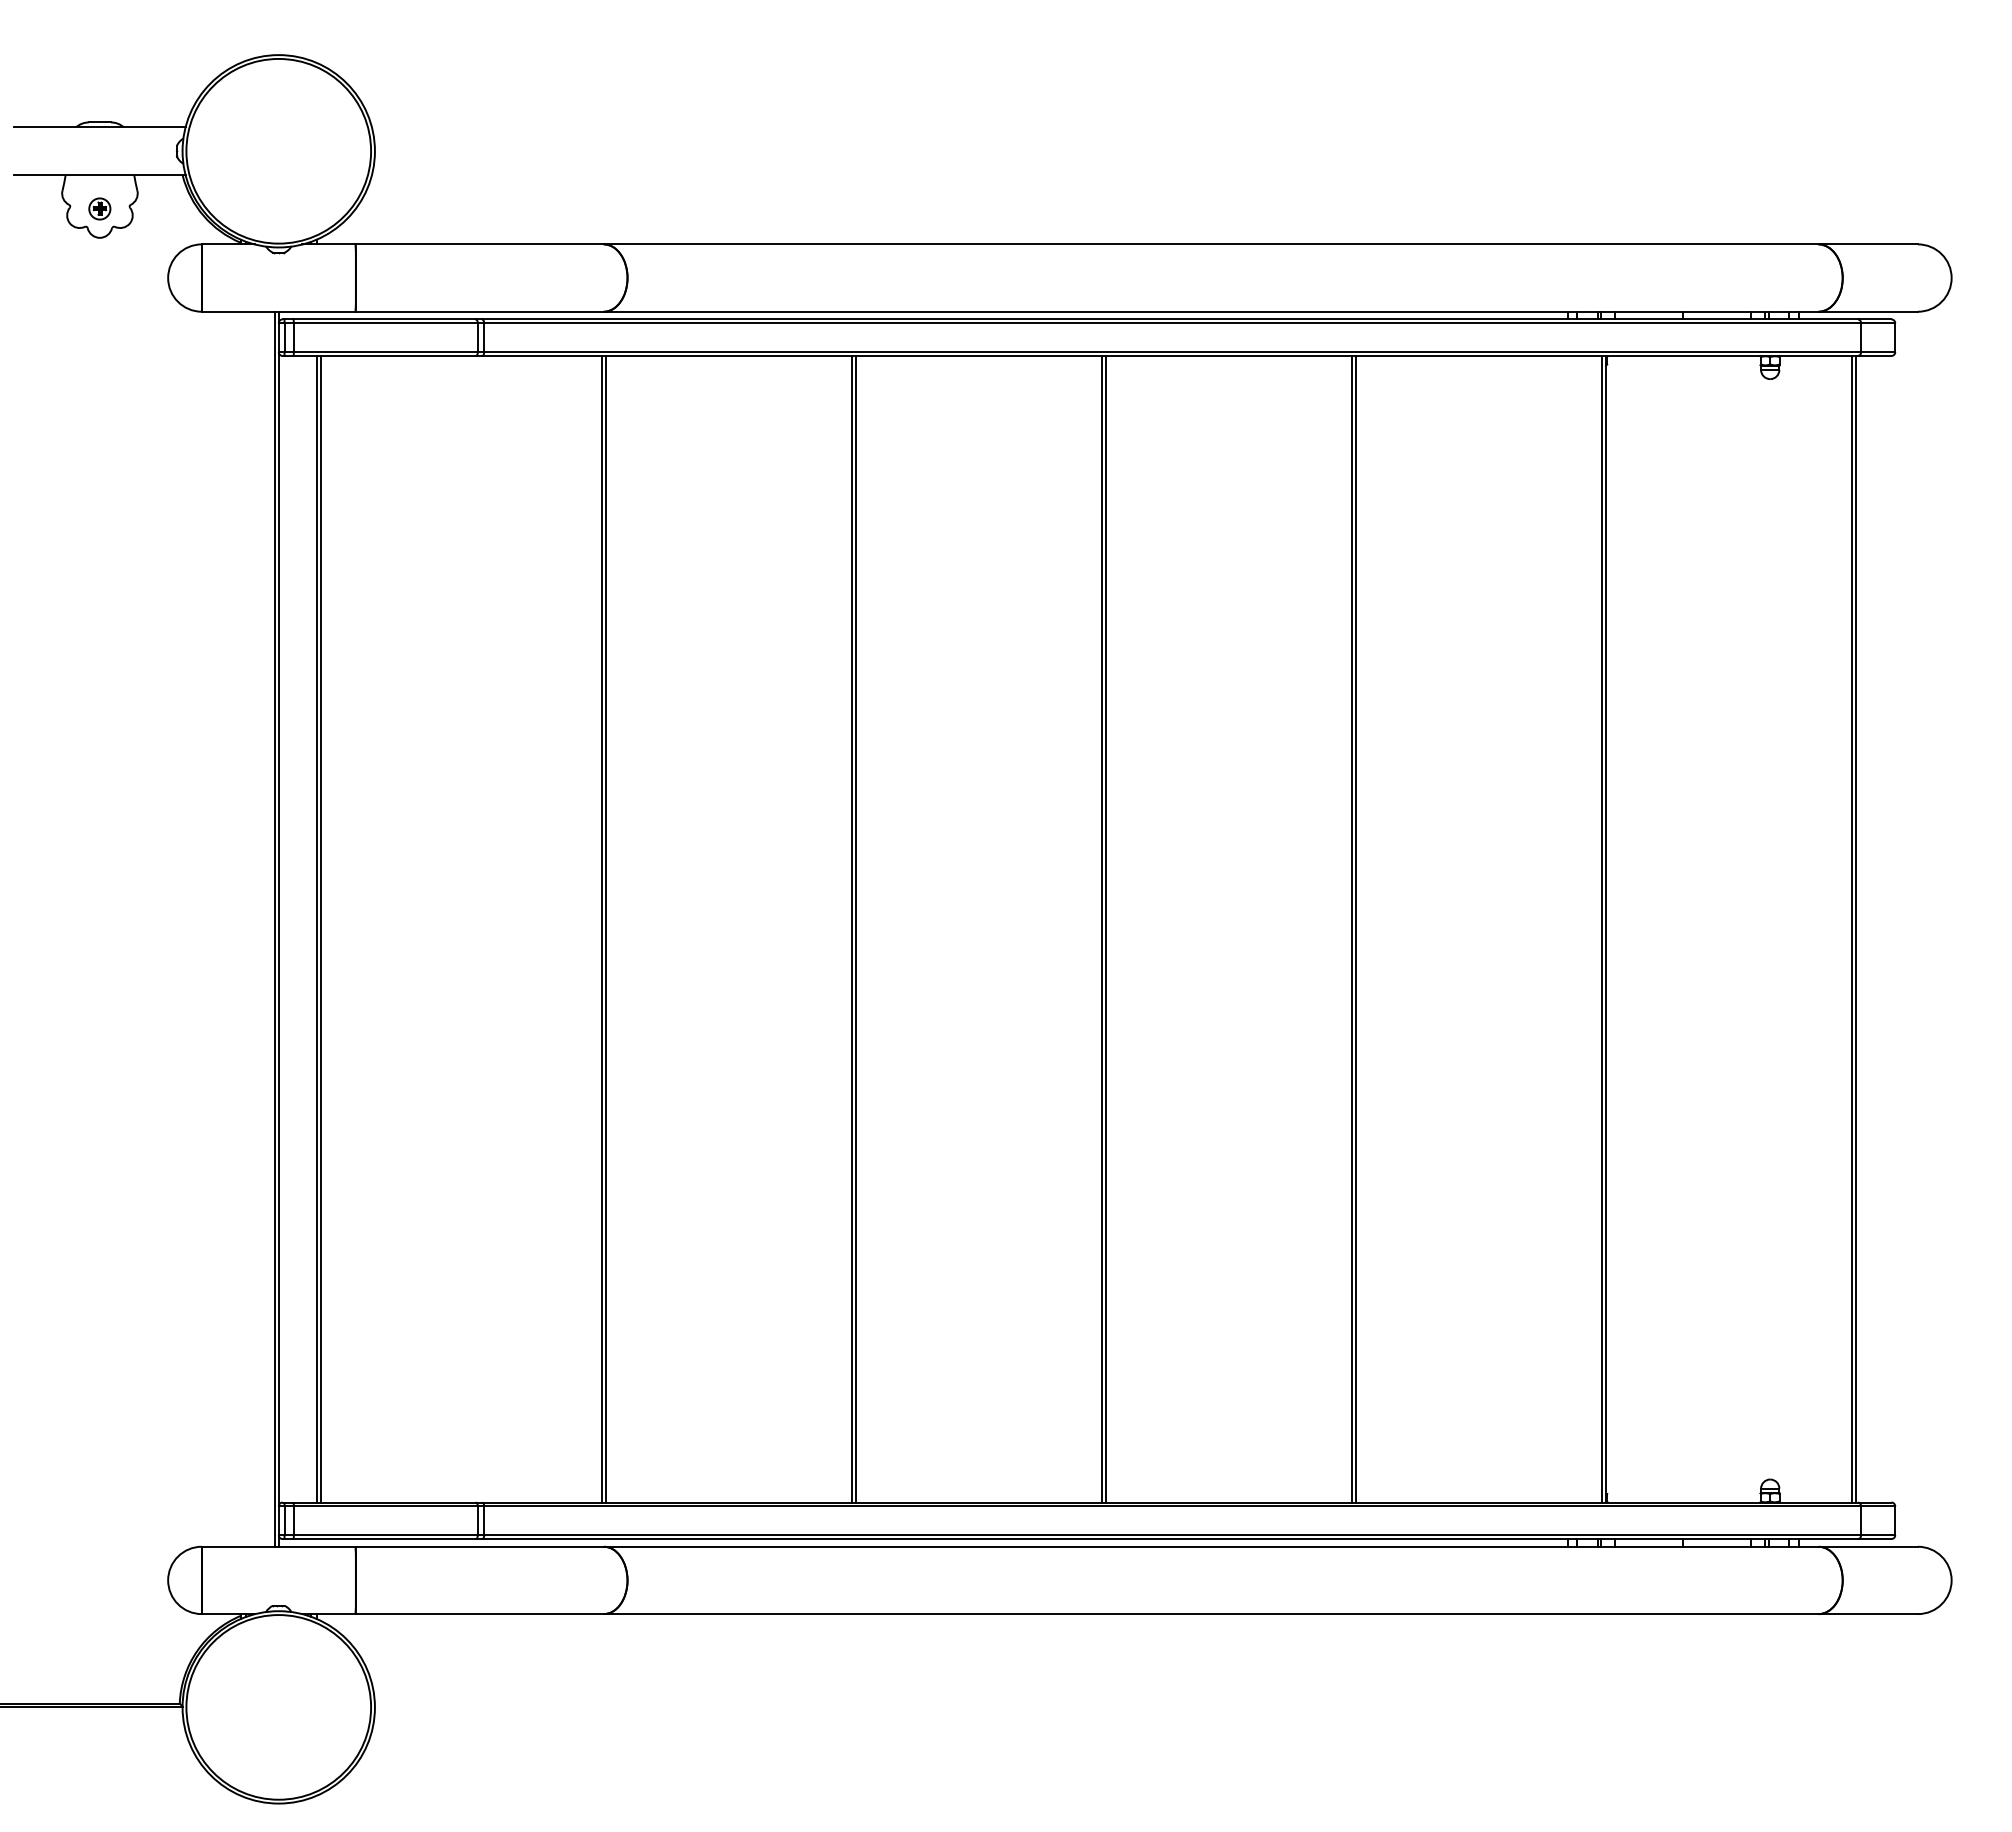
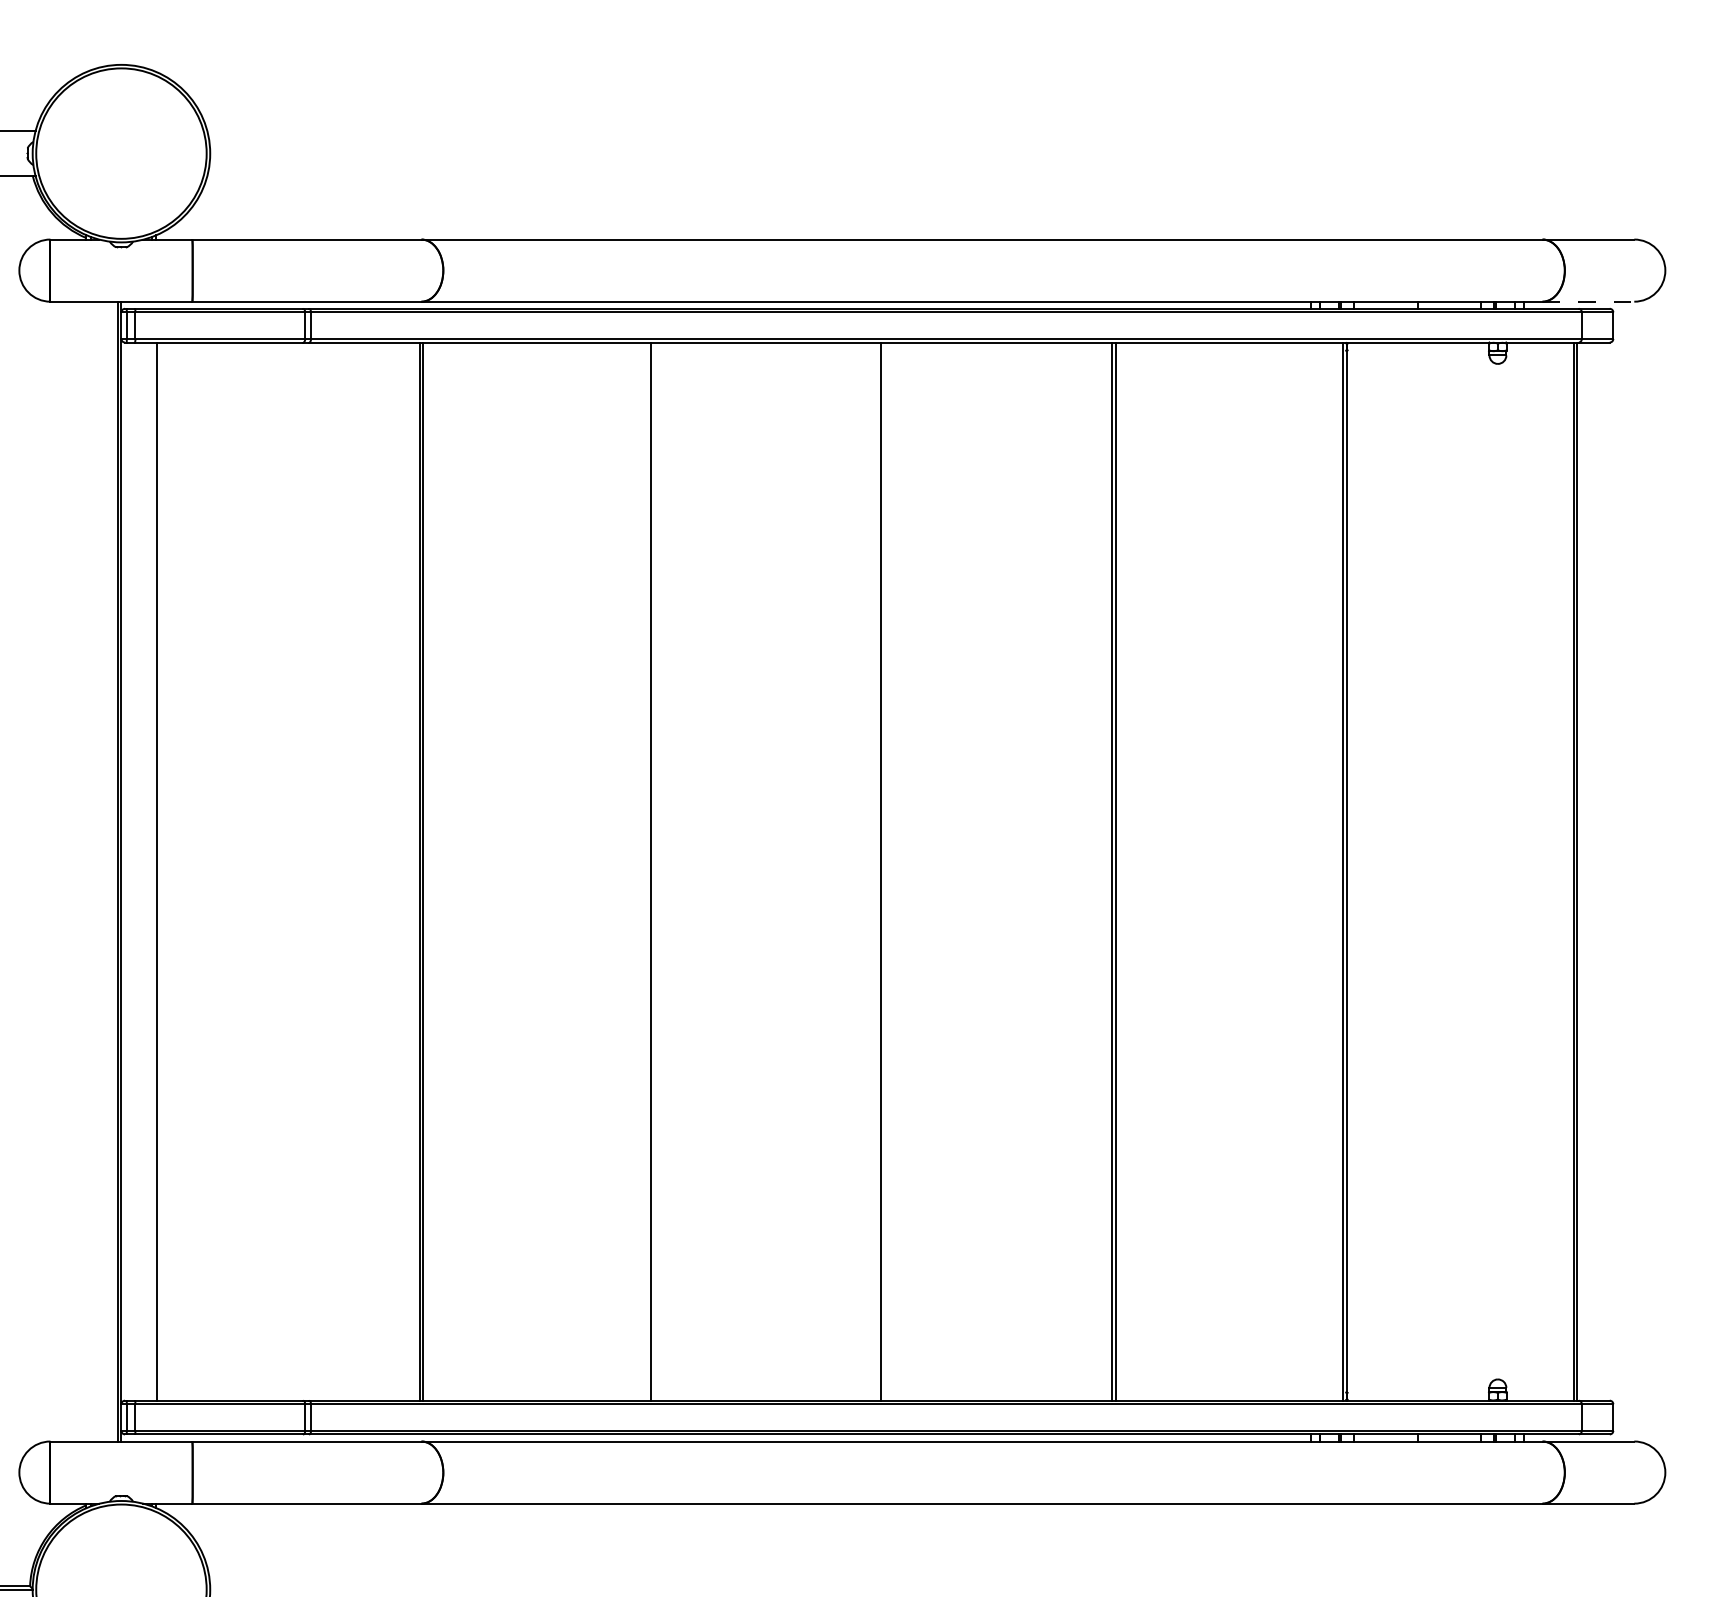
line: (1868, 311) -> (1588, 301), solid -> dashed
line: (321, 928) -> (160, 870), removed
line: (855, 928) -> (653, 870), removed
line: (1105, 928) -> (884, 870), removed

